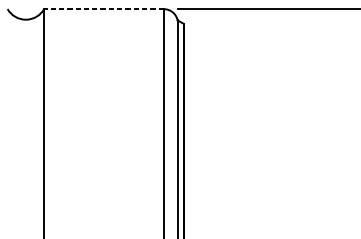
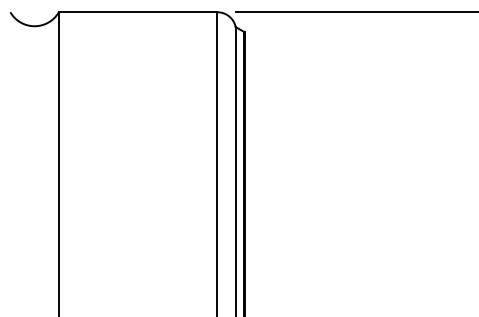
line: (103, 9) -> (137, 12), dashed -> solid

